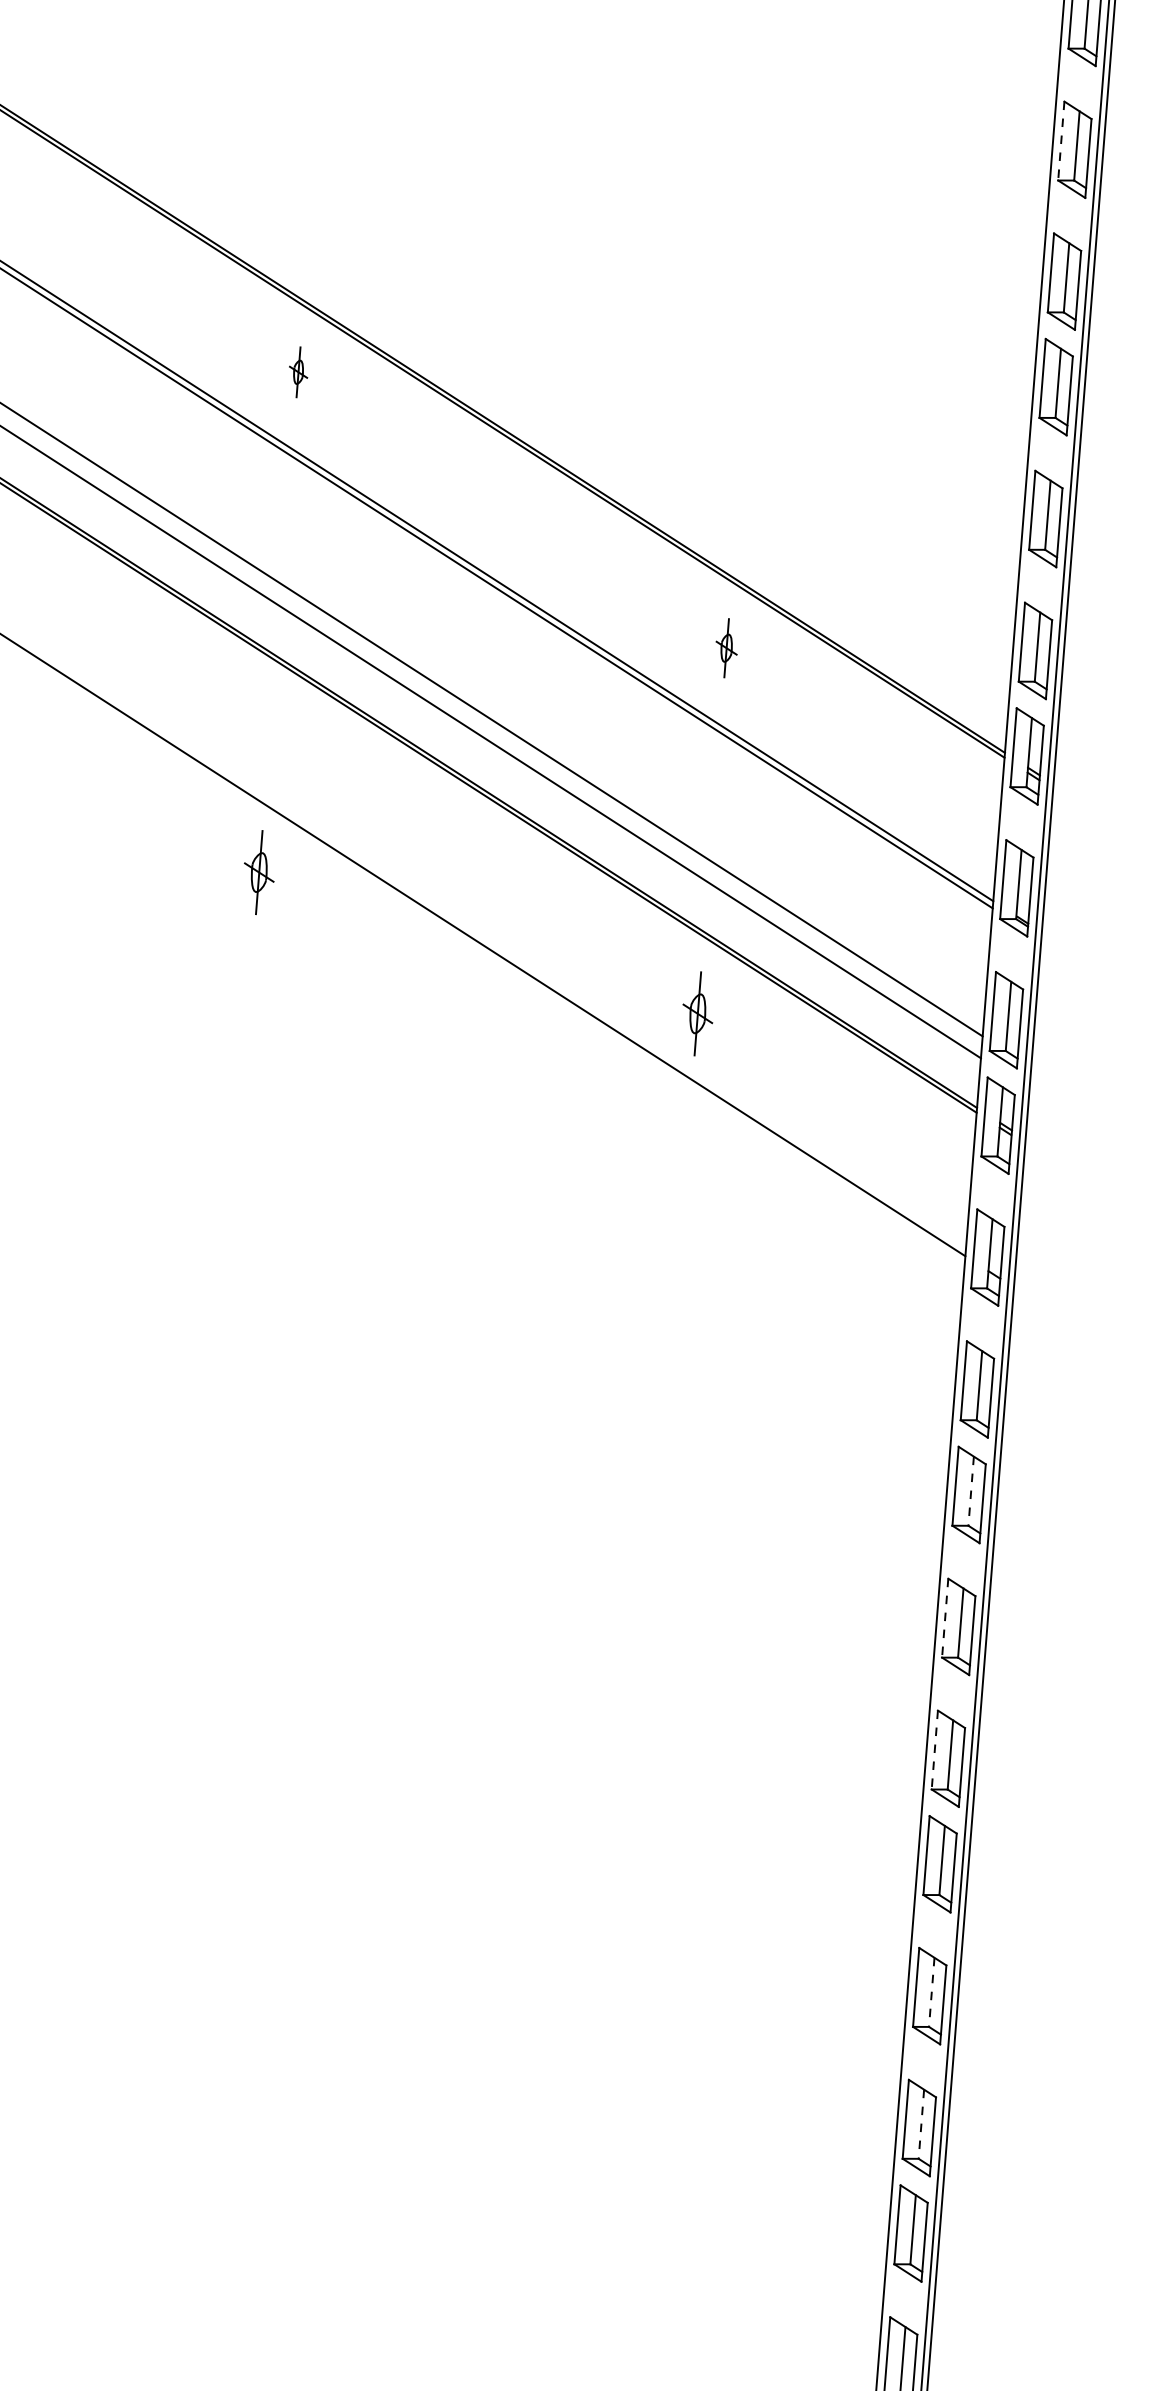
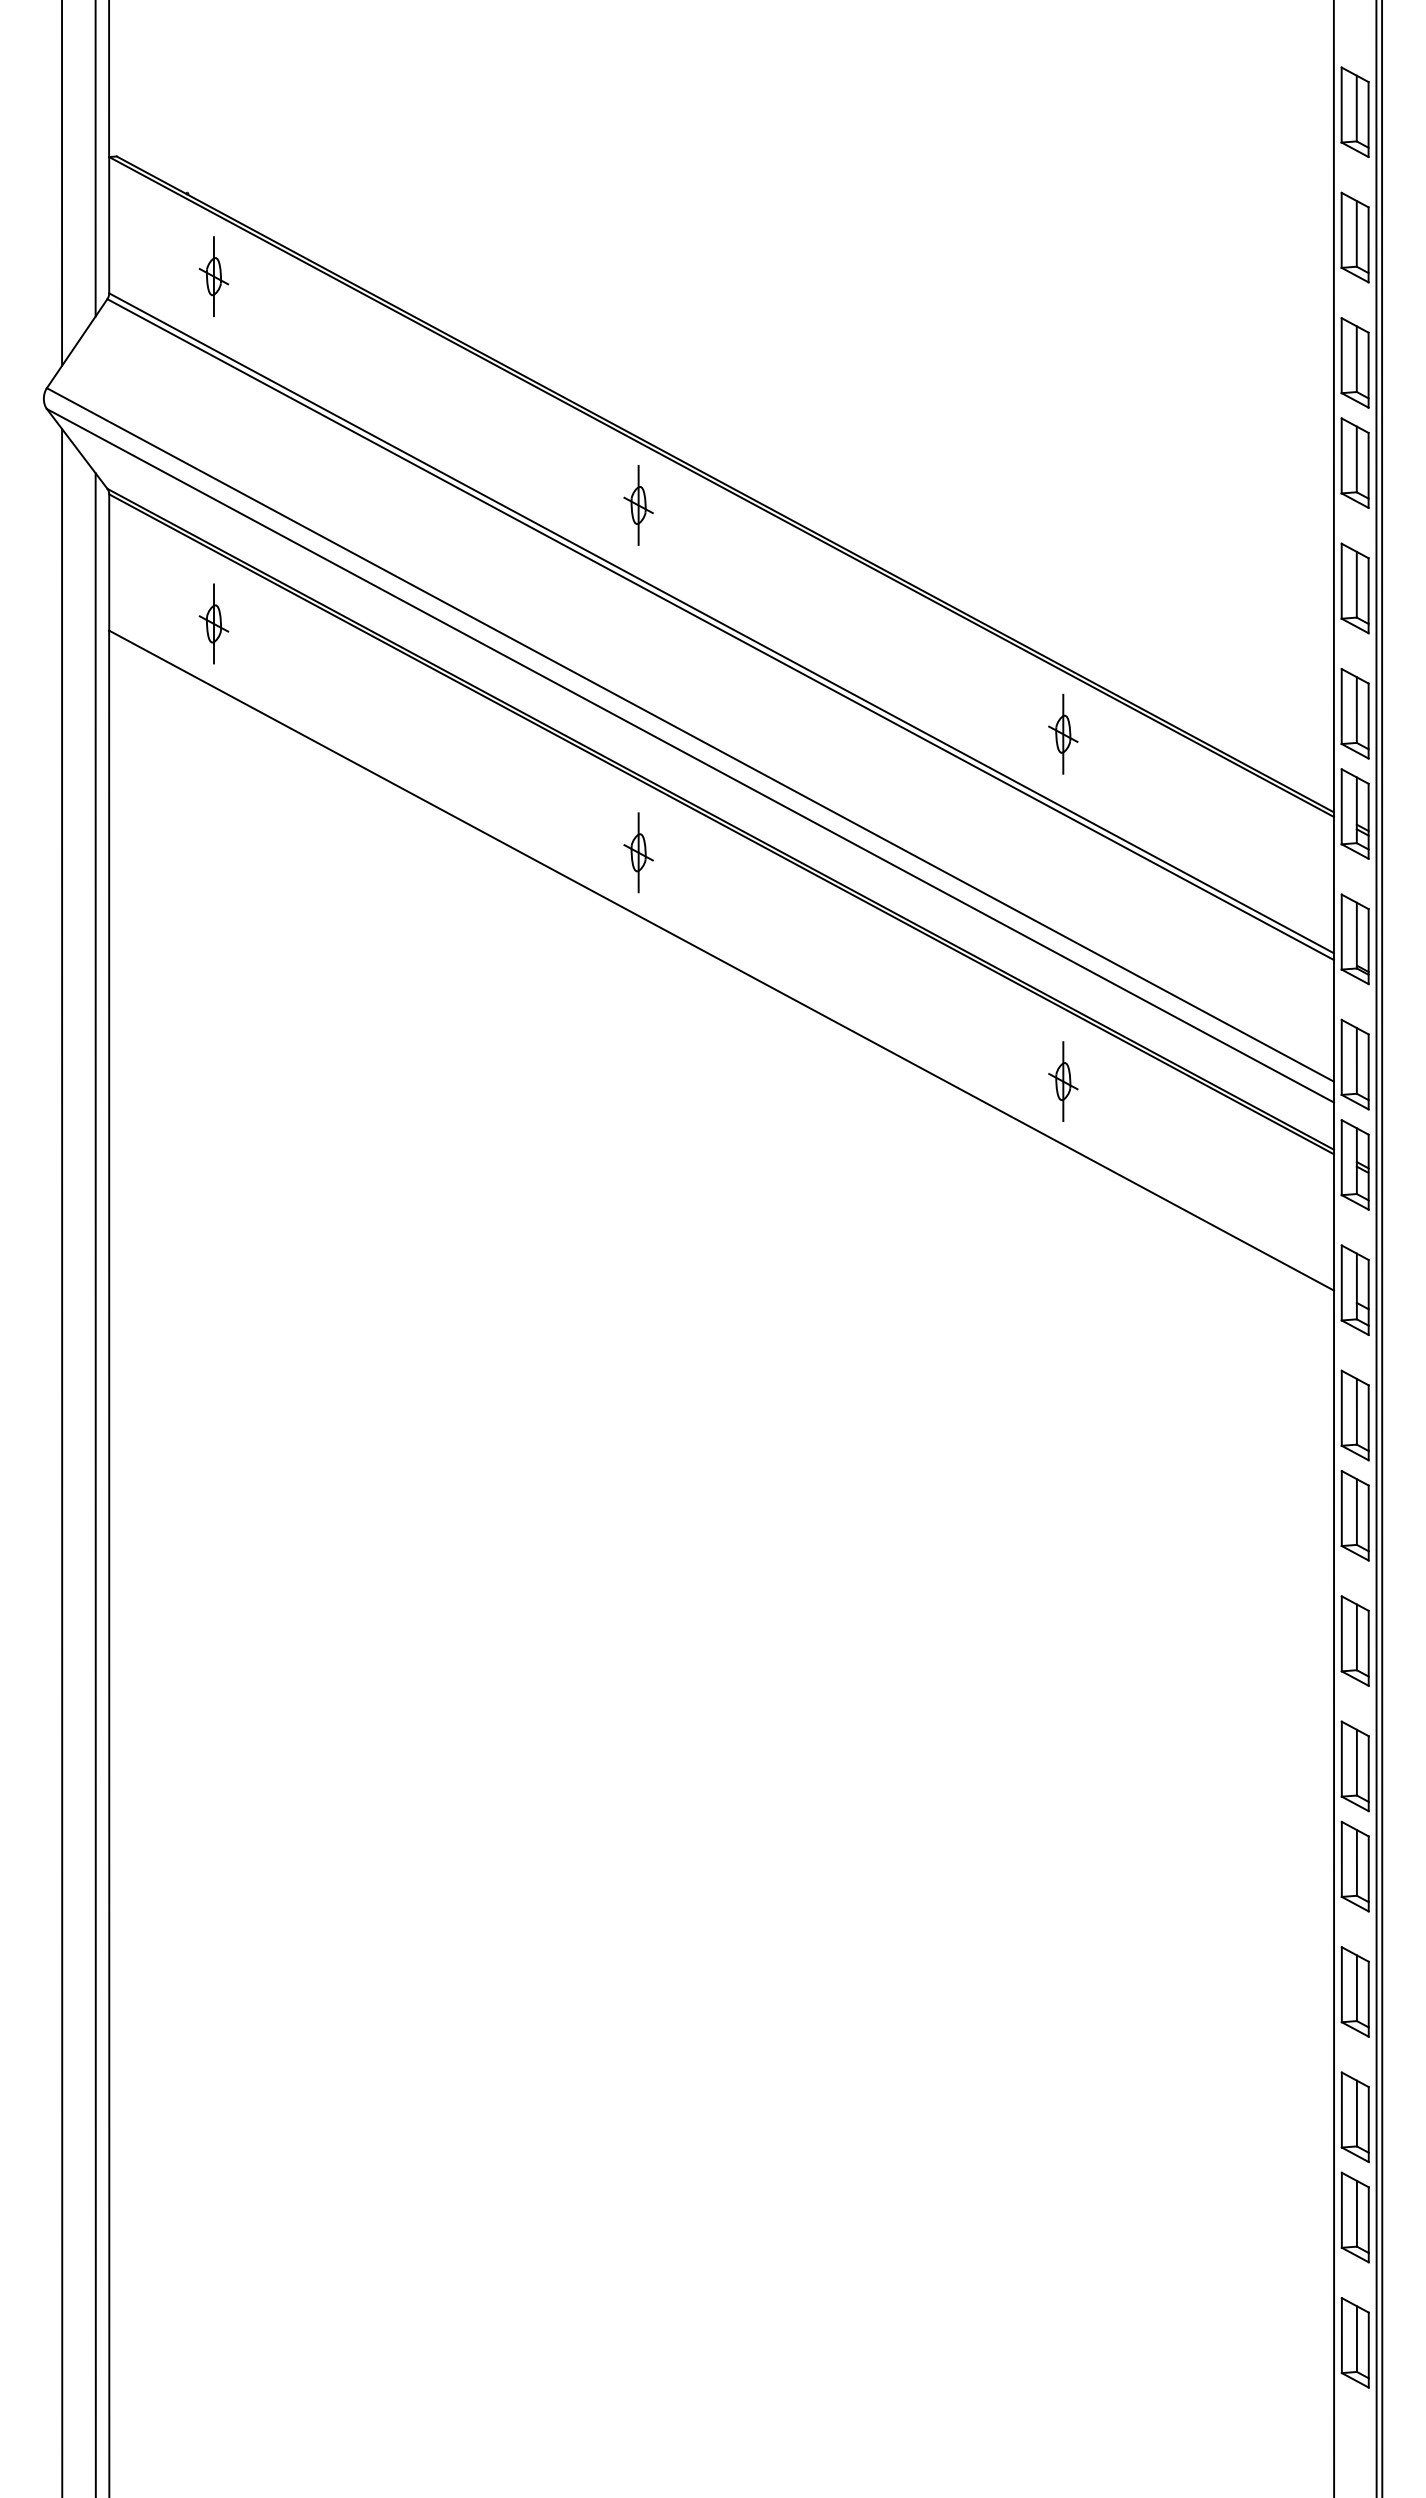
line: (1061, 141) -> (1341, 230), dashed -> solid
part: (298, 372) -> (638, 505), size x1.67
part: (726, 647) -> (1063, 733), size x1.43
part: (259, 872) -> (638, 852), moved
line: (970, 1491) -> (1356, 1512), dashed -> solid
line: (944, 1618) -> (1341, 1634), dashed -> solid
line: (934, 1750) -> (1341, 1759), dashed -> solid
line: (931, 1992) -> (1356, 1988), dashed -> solid
line: (920, 2124) -> (1356, 2113), dashed -> solid

